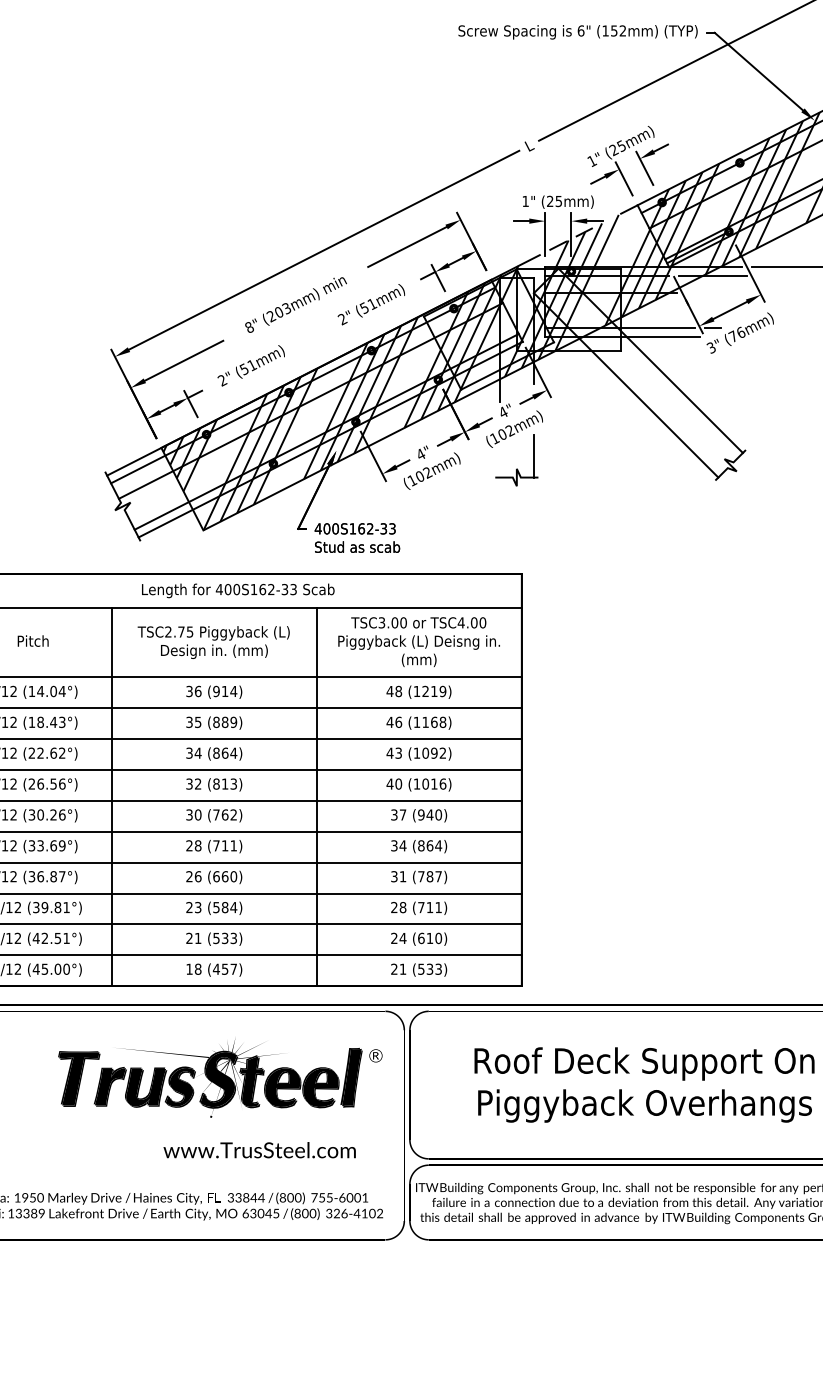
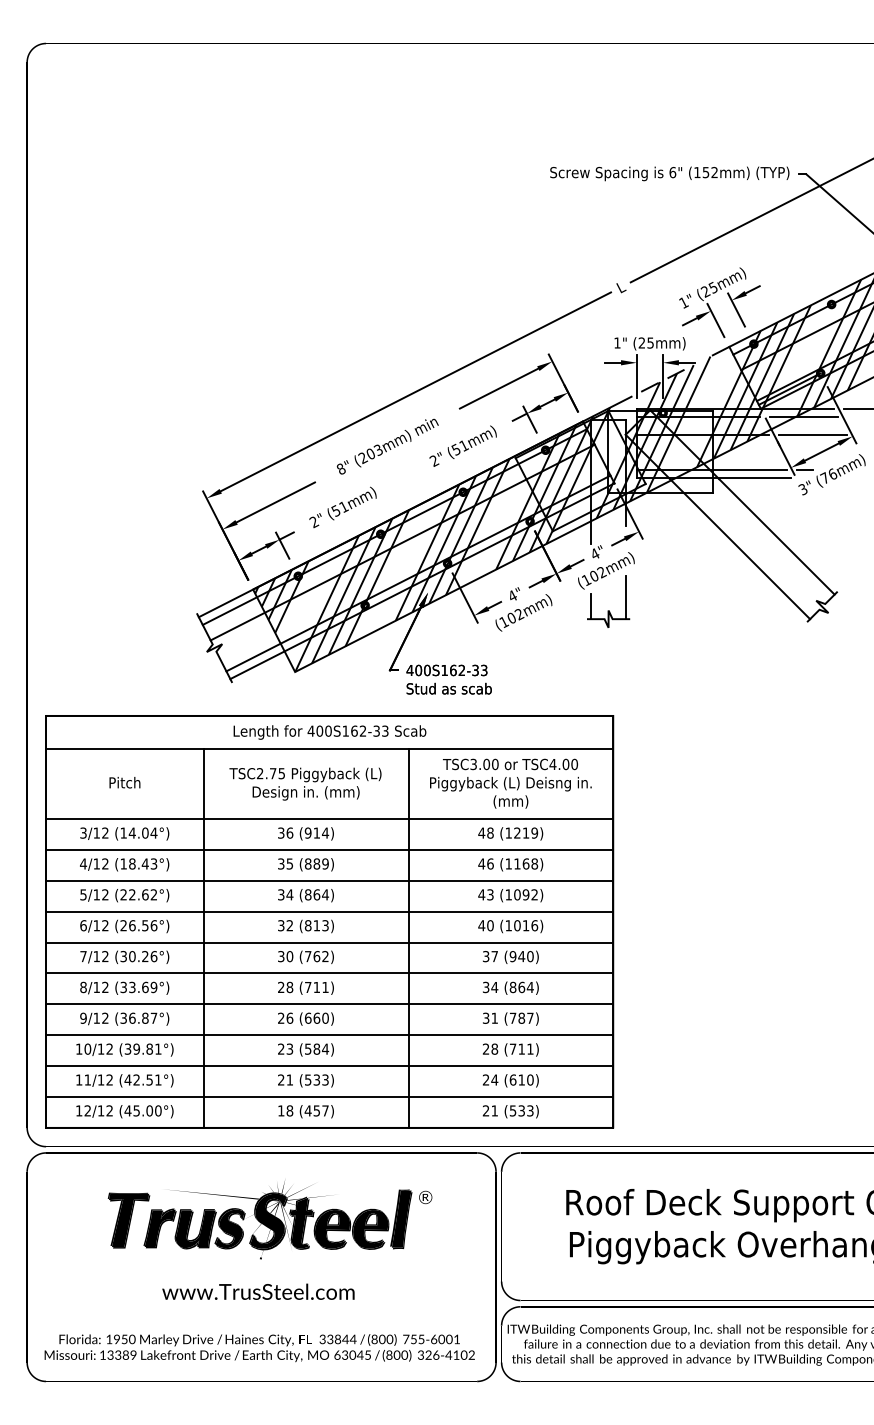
line: (721, 292) -> (813, 434), added
line: (499, 464) -> (591, 606), added
part: (219, 1078) -> (269, 1220), moved
text: (259, 1149) -> (258, 1291), moved

